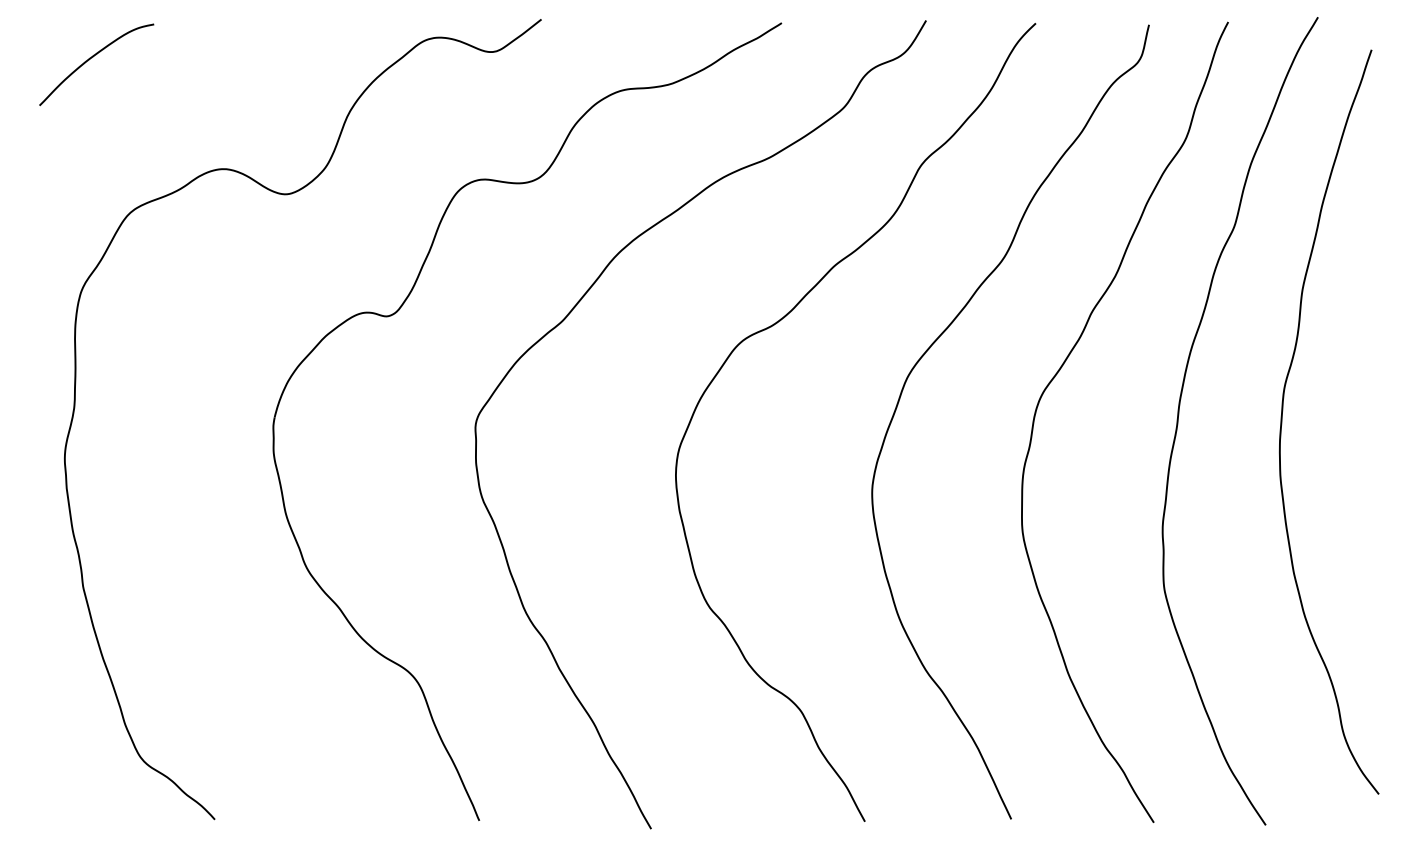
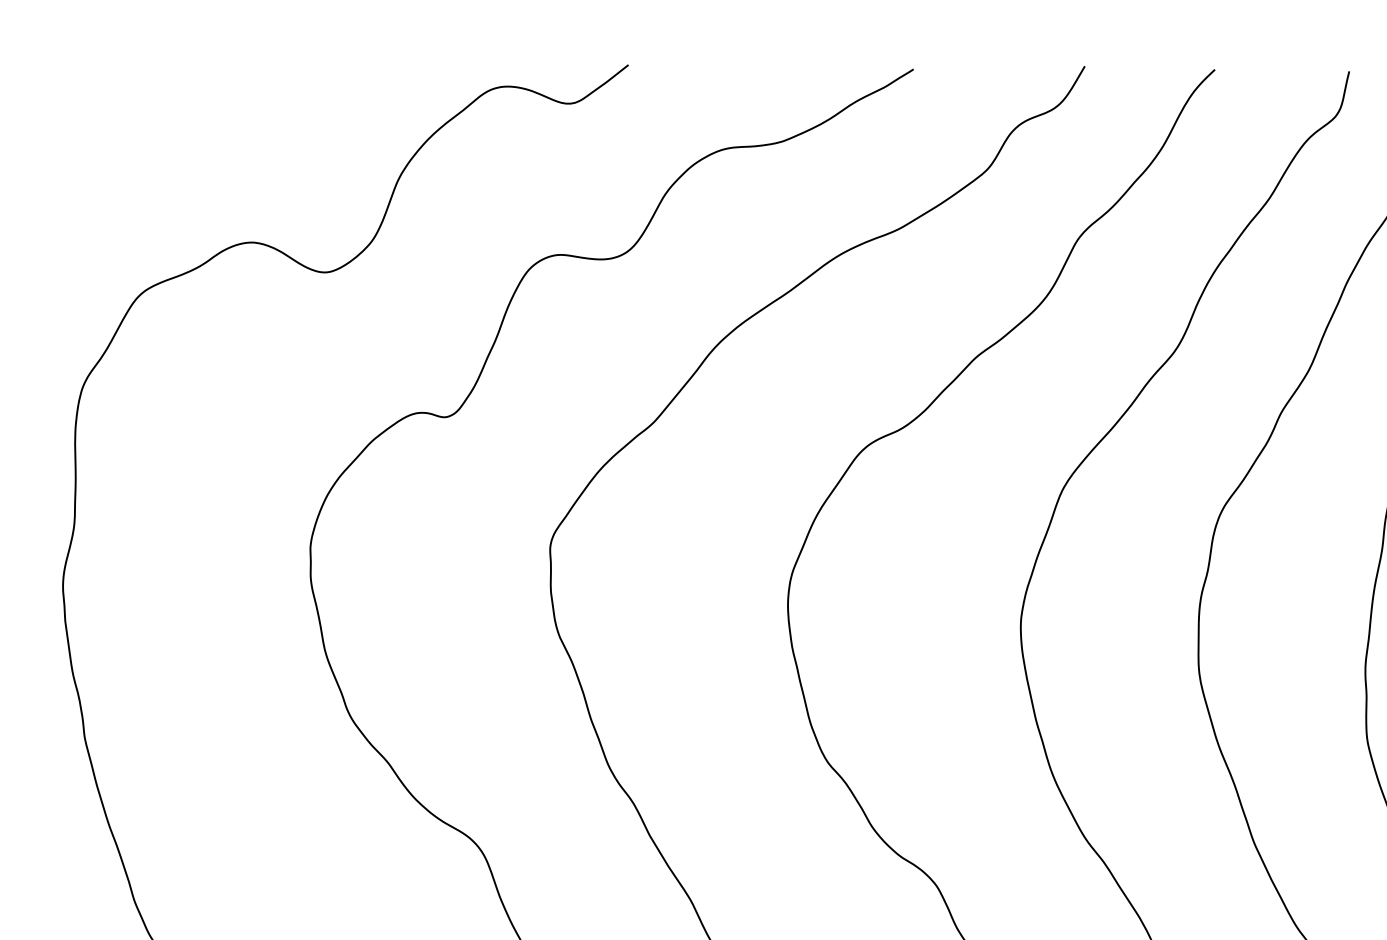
curve: (93, 57) -> (97, 110), removed

